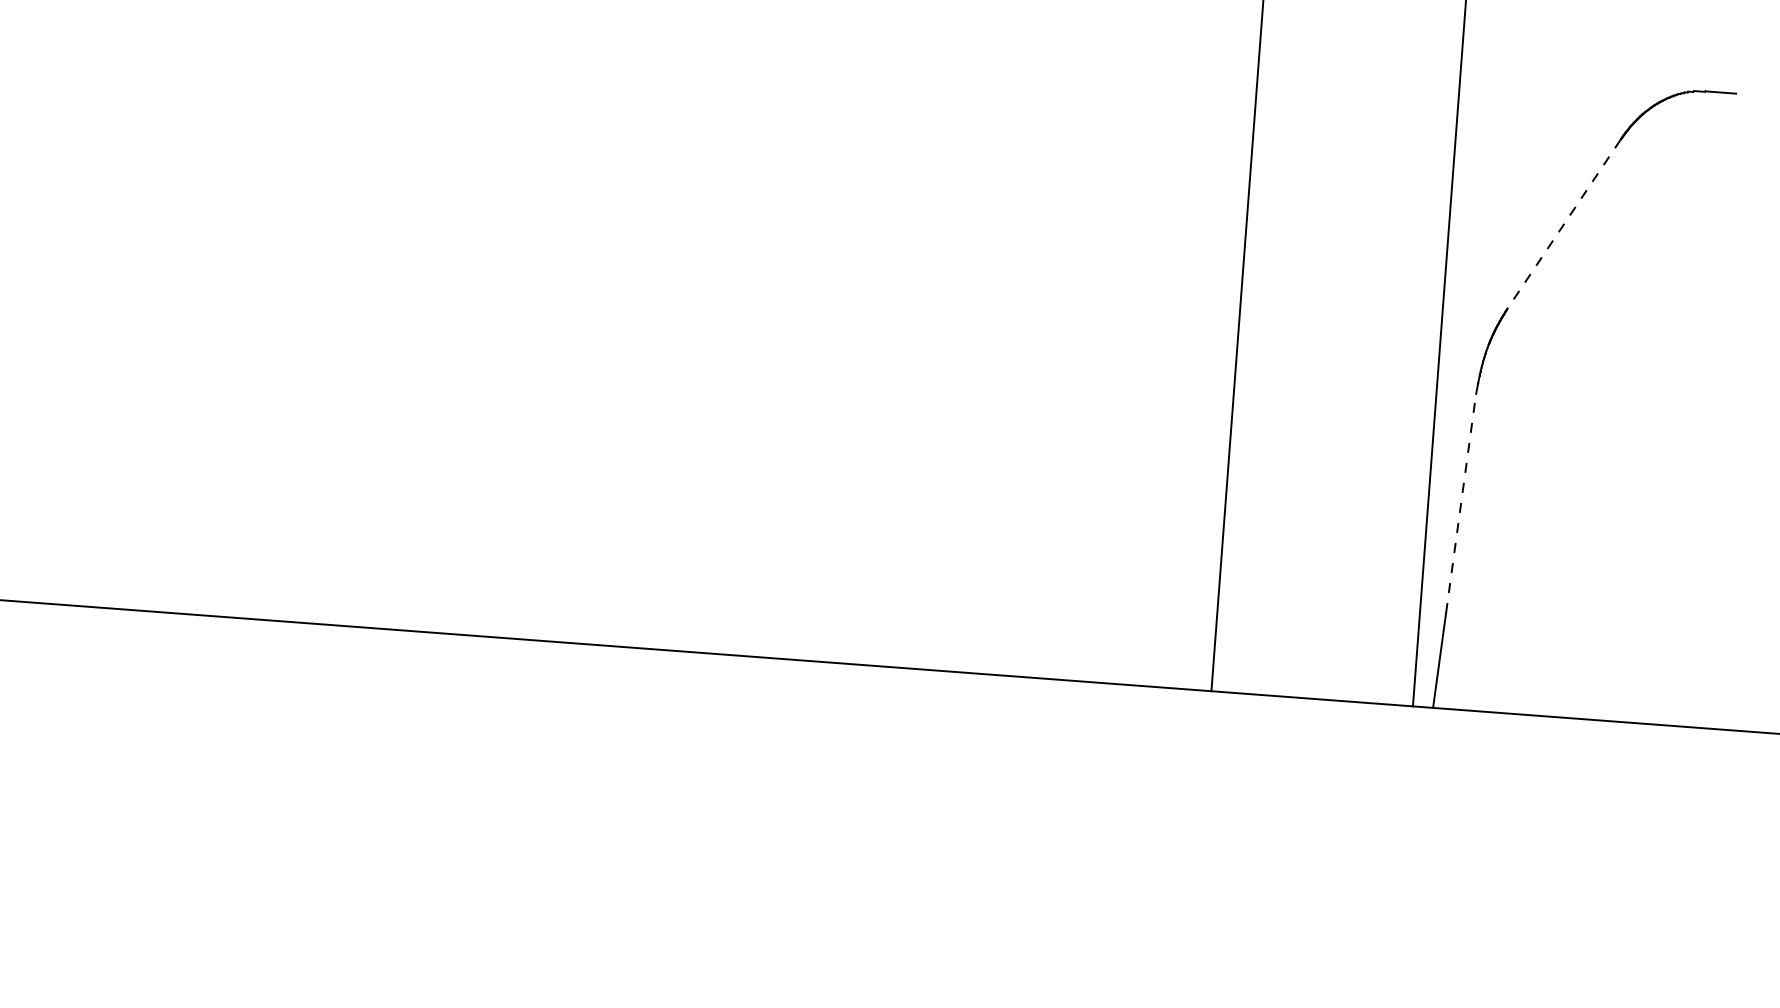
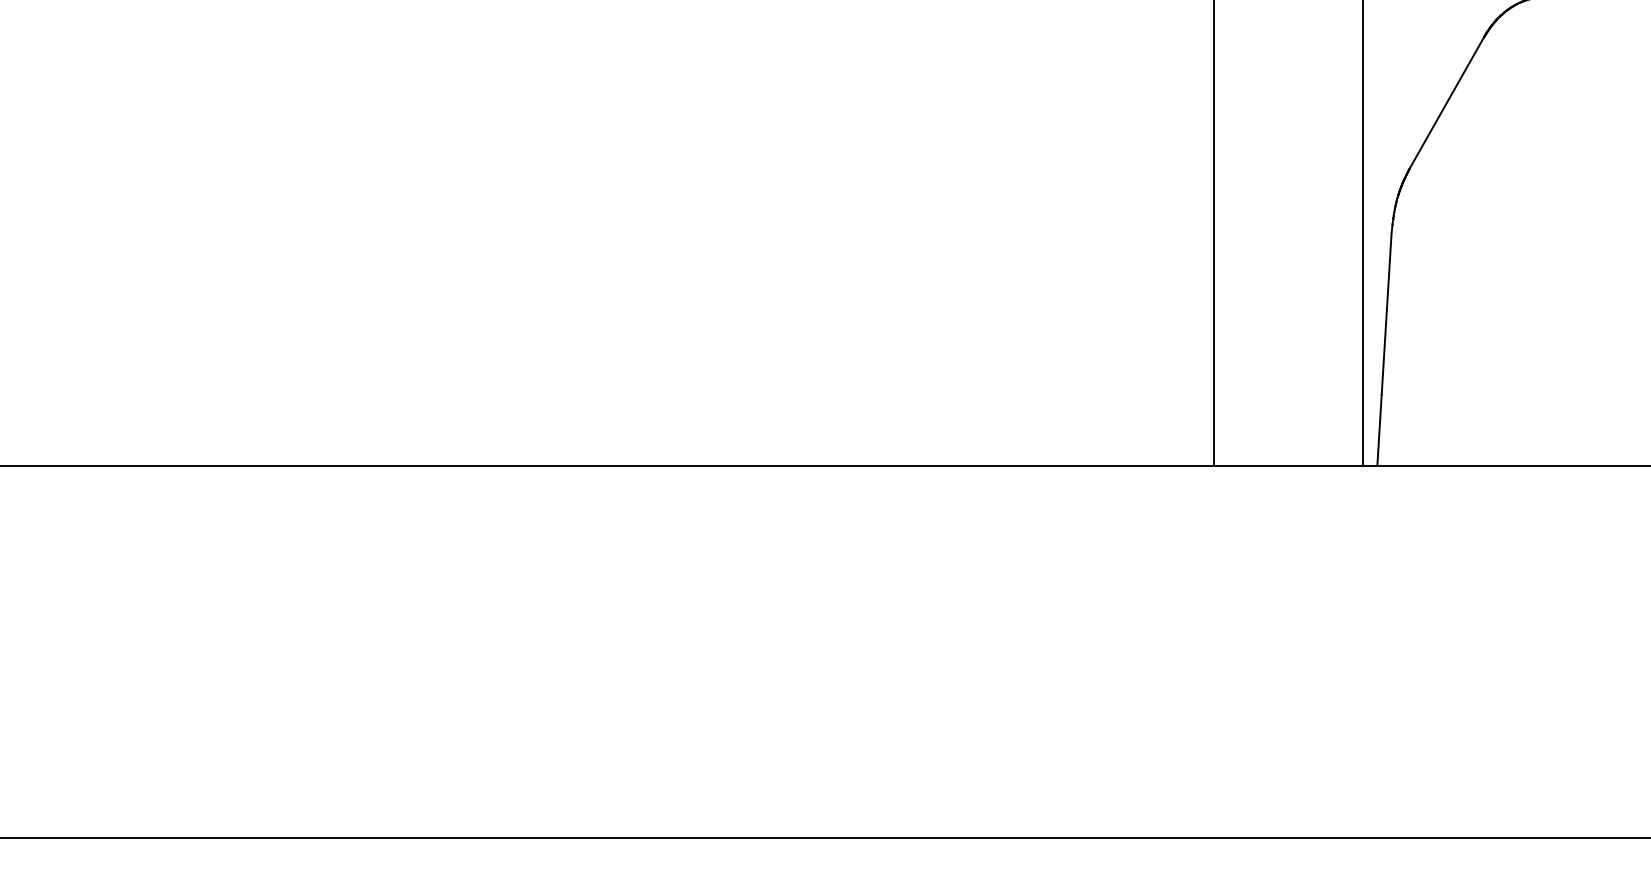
line: (1563, 223) -> (1446, 102), dashed -> solid
line: (1460, 504) -> (1386, 314), dashed -> solid

